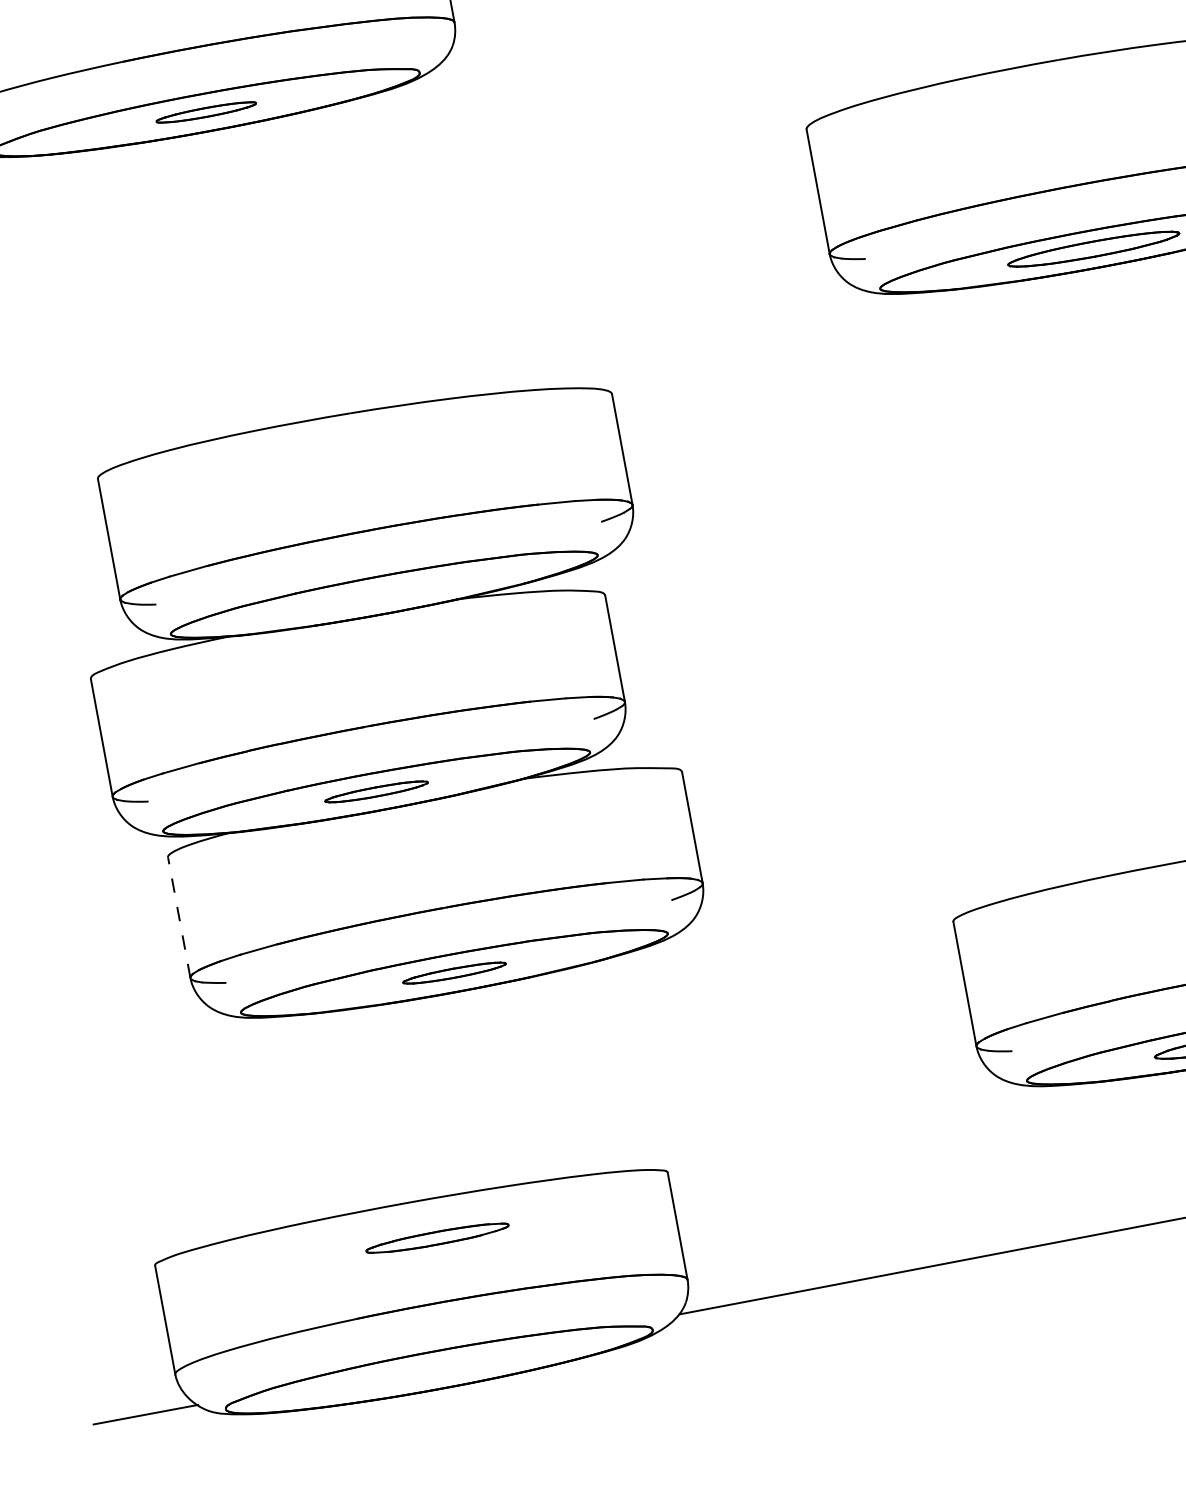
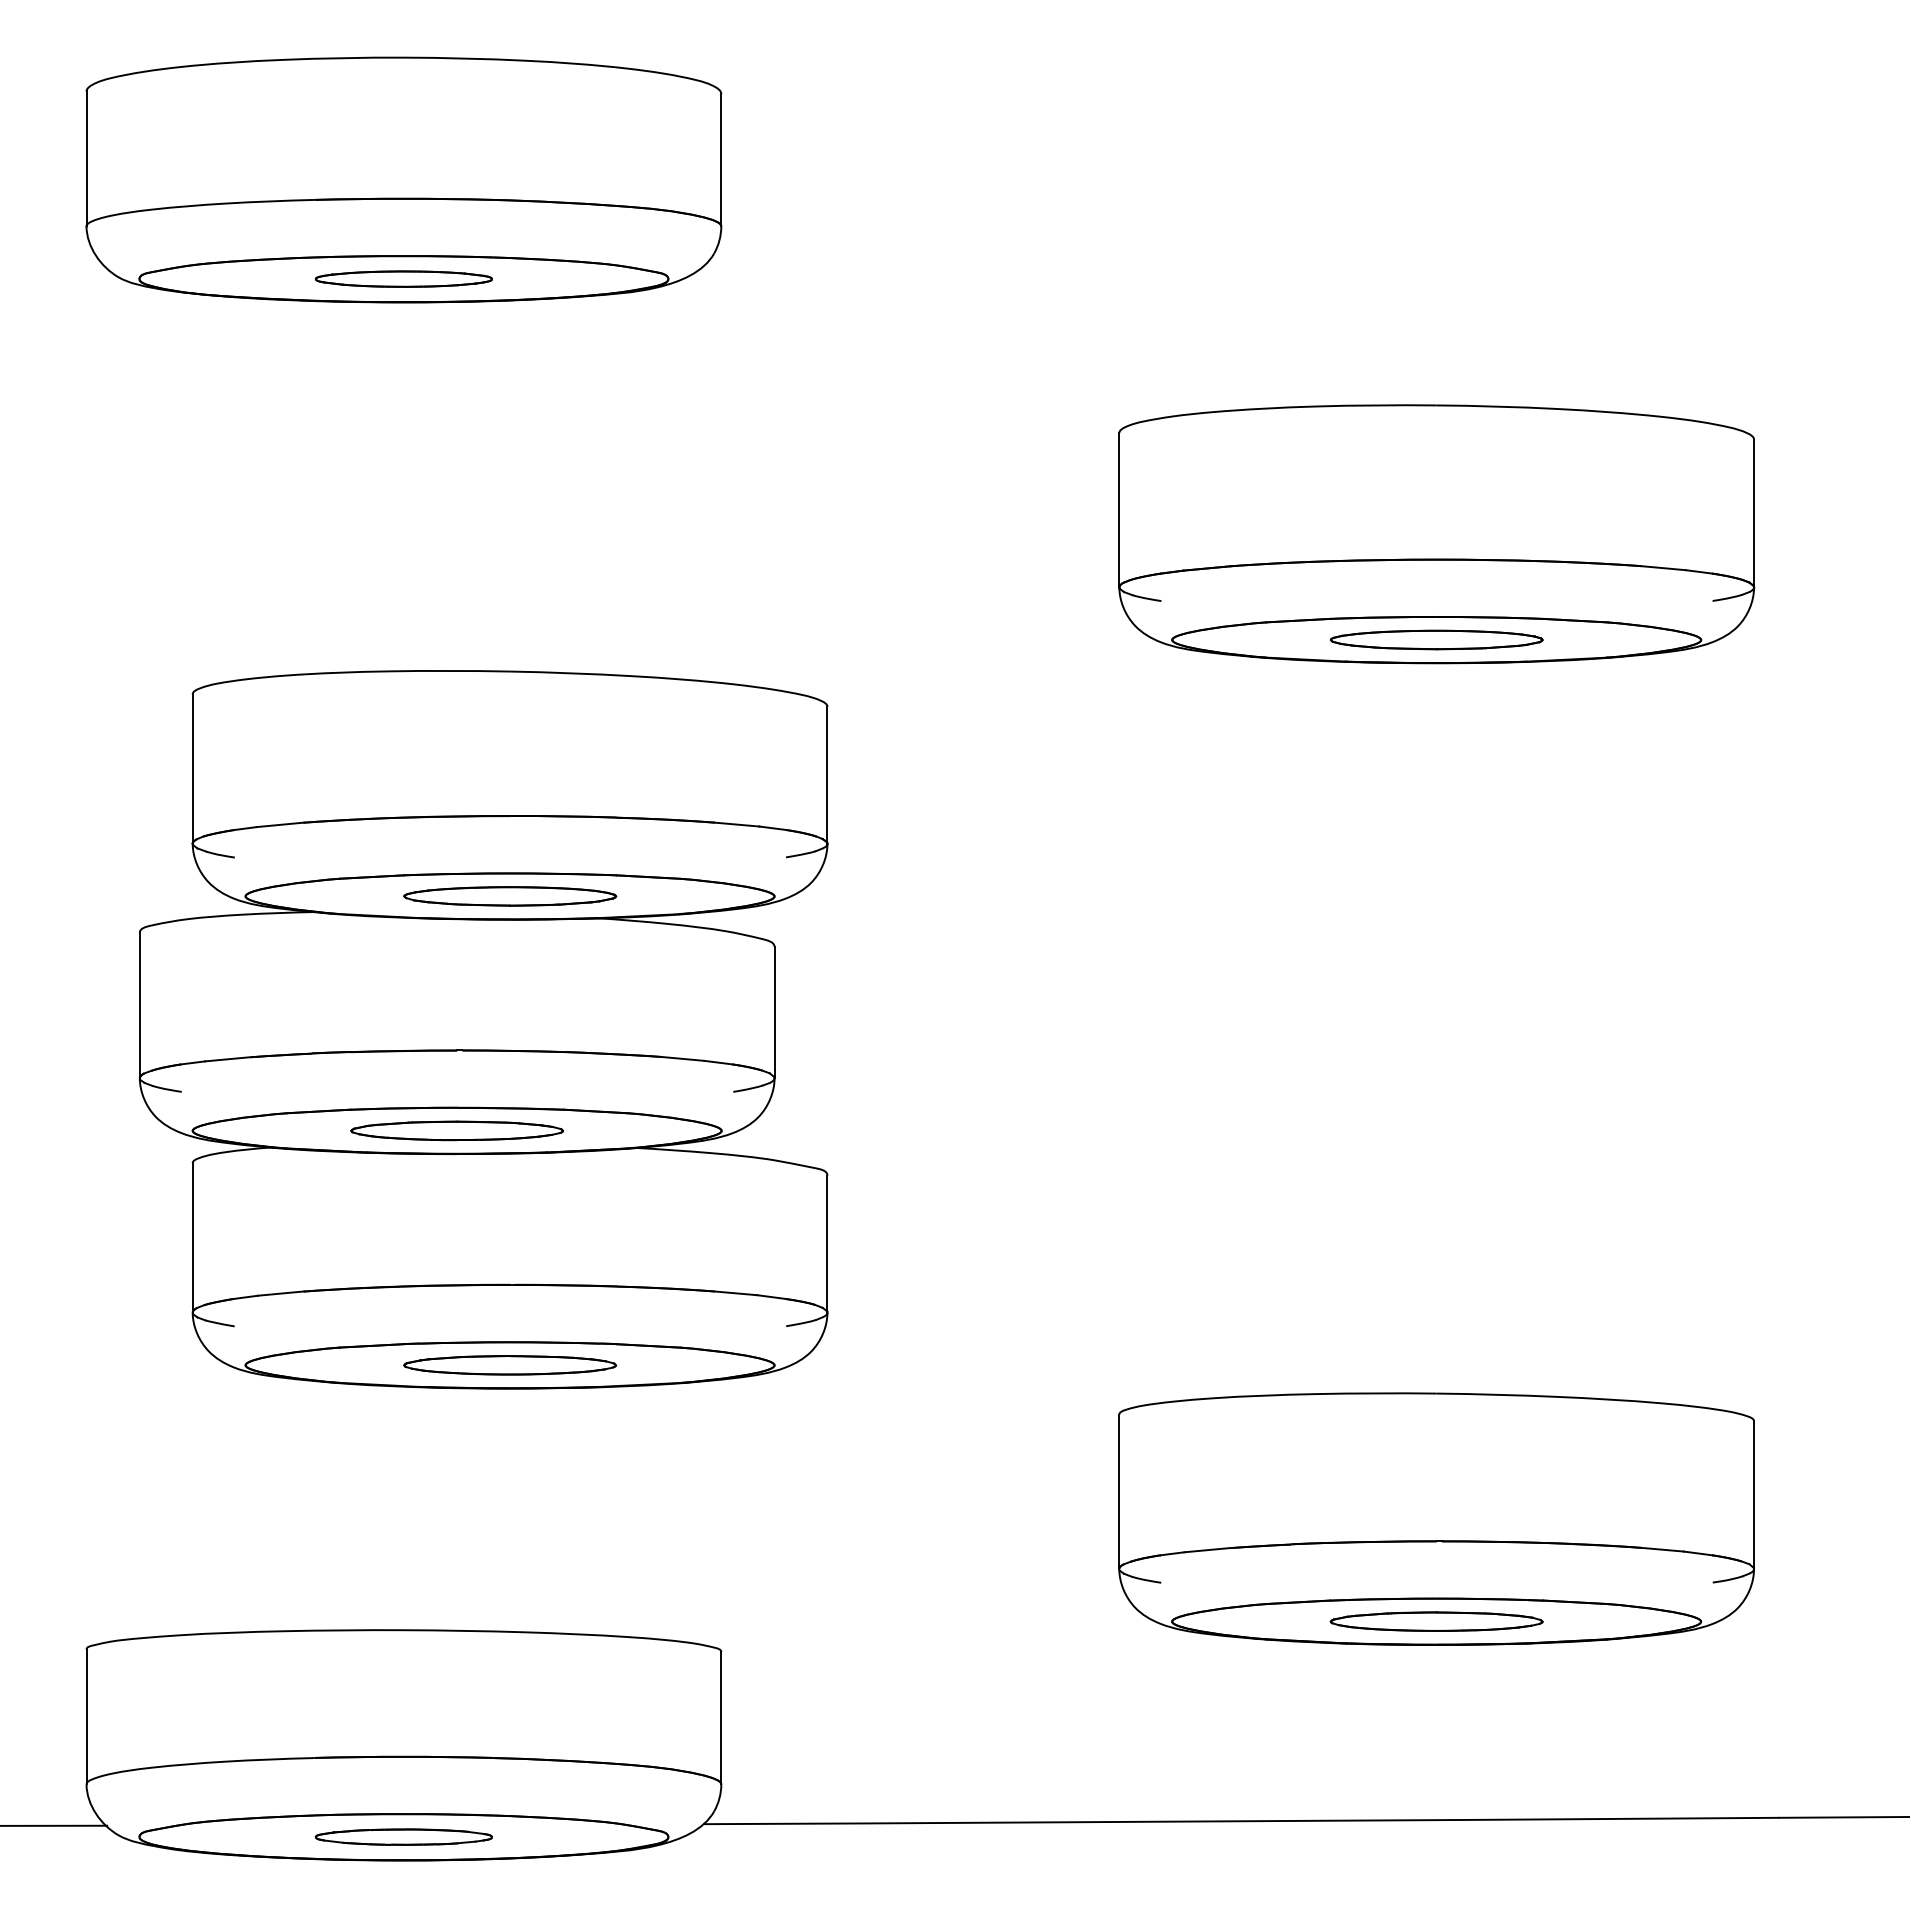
part: (205, 112) -> (403, 278), size x1.43
part: (384, 594) -> (510, 896), added
part: (376, 791) -> (456, 1130), size x1.67
line: (179, 917) -> (192, 1237), dashed -> solid
part: (454, 973) -> (510, 1365), size x1.67
part: (437, 1237) -> (403, 1836), moved

